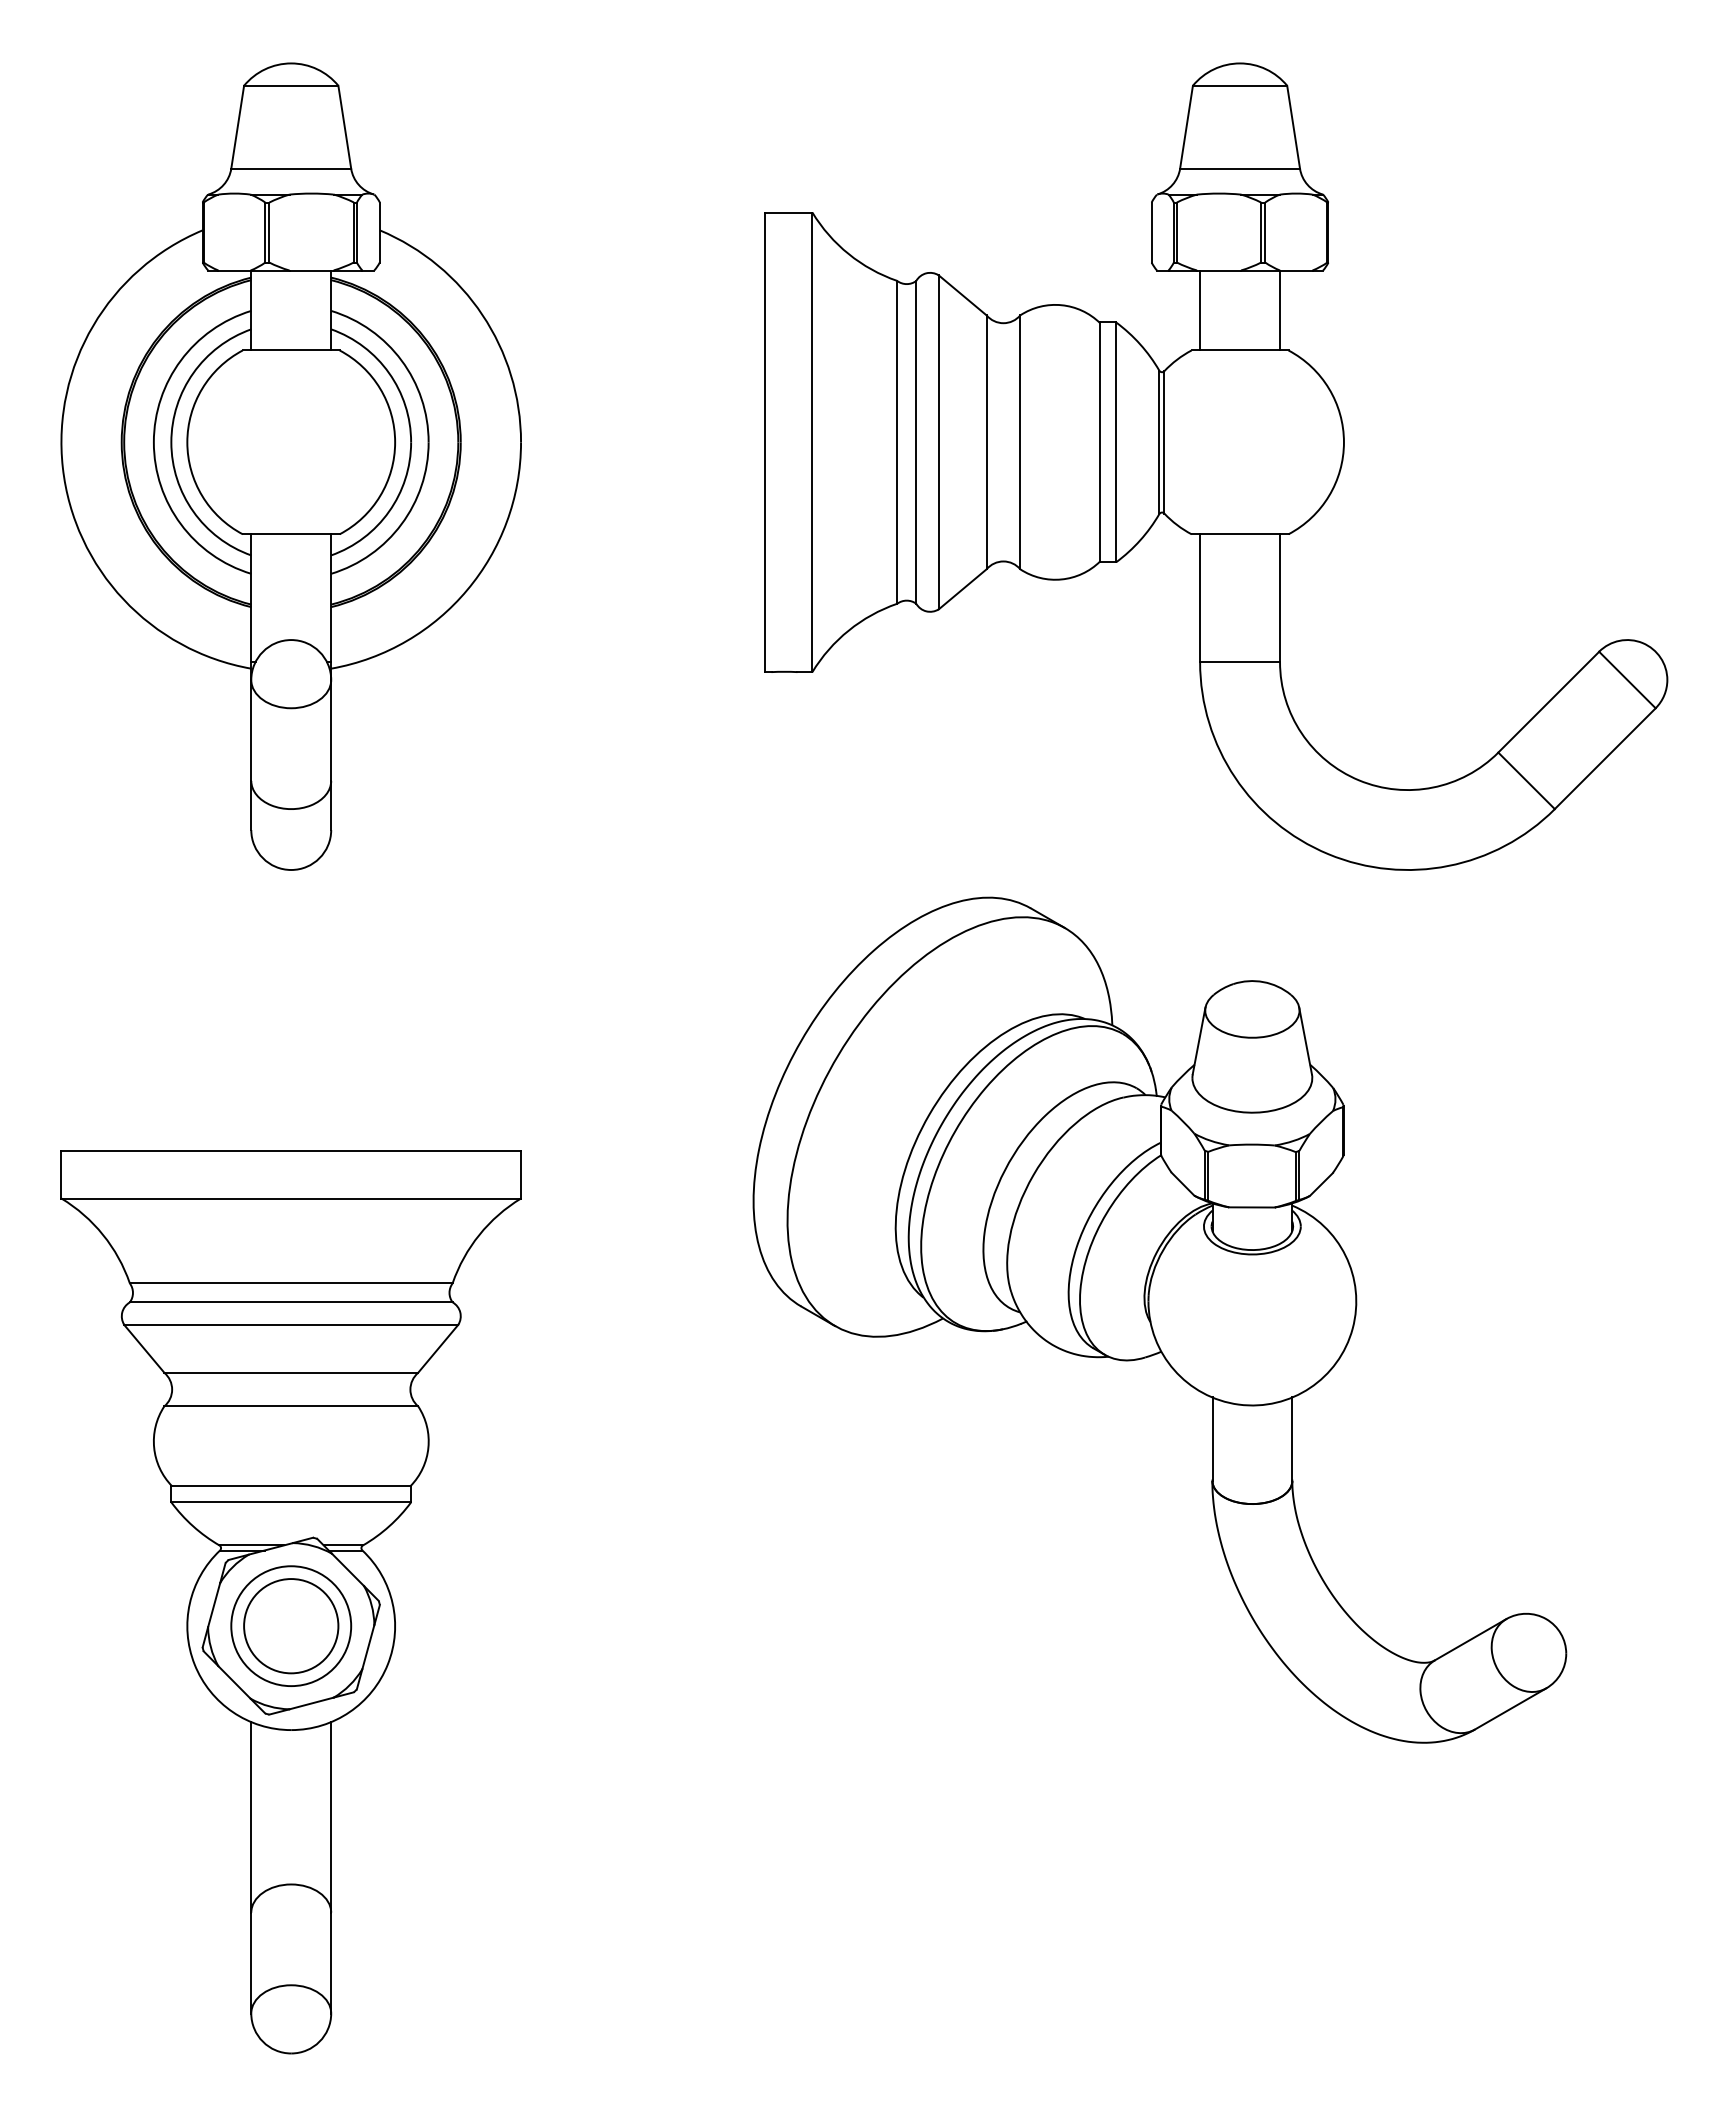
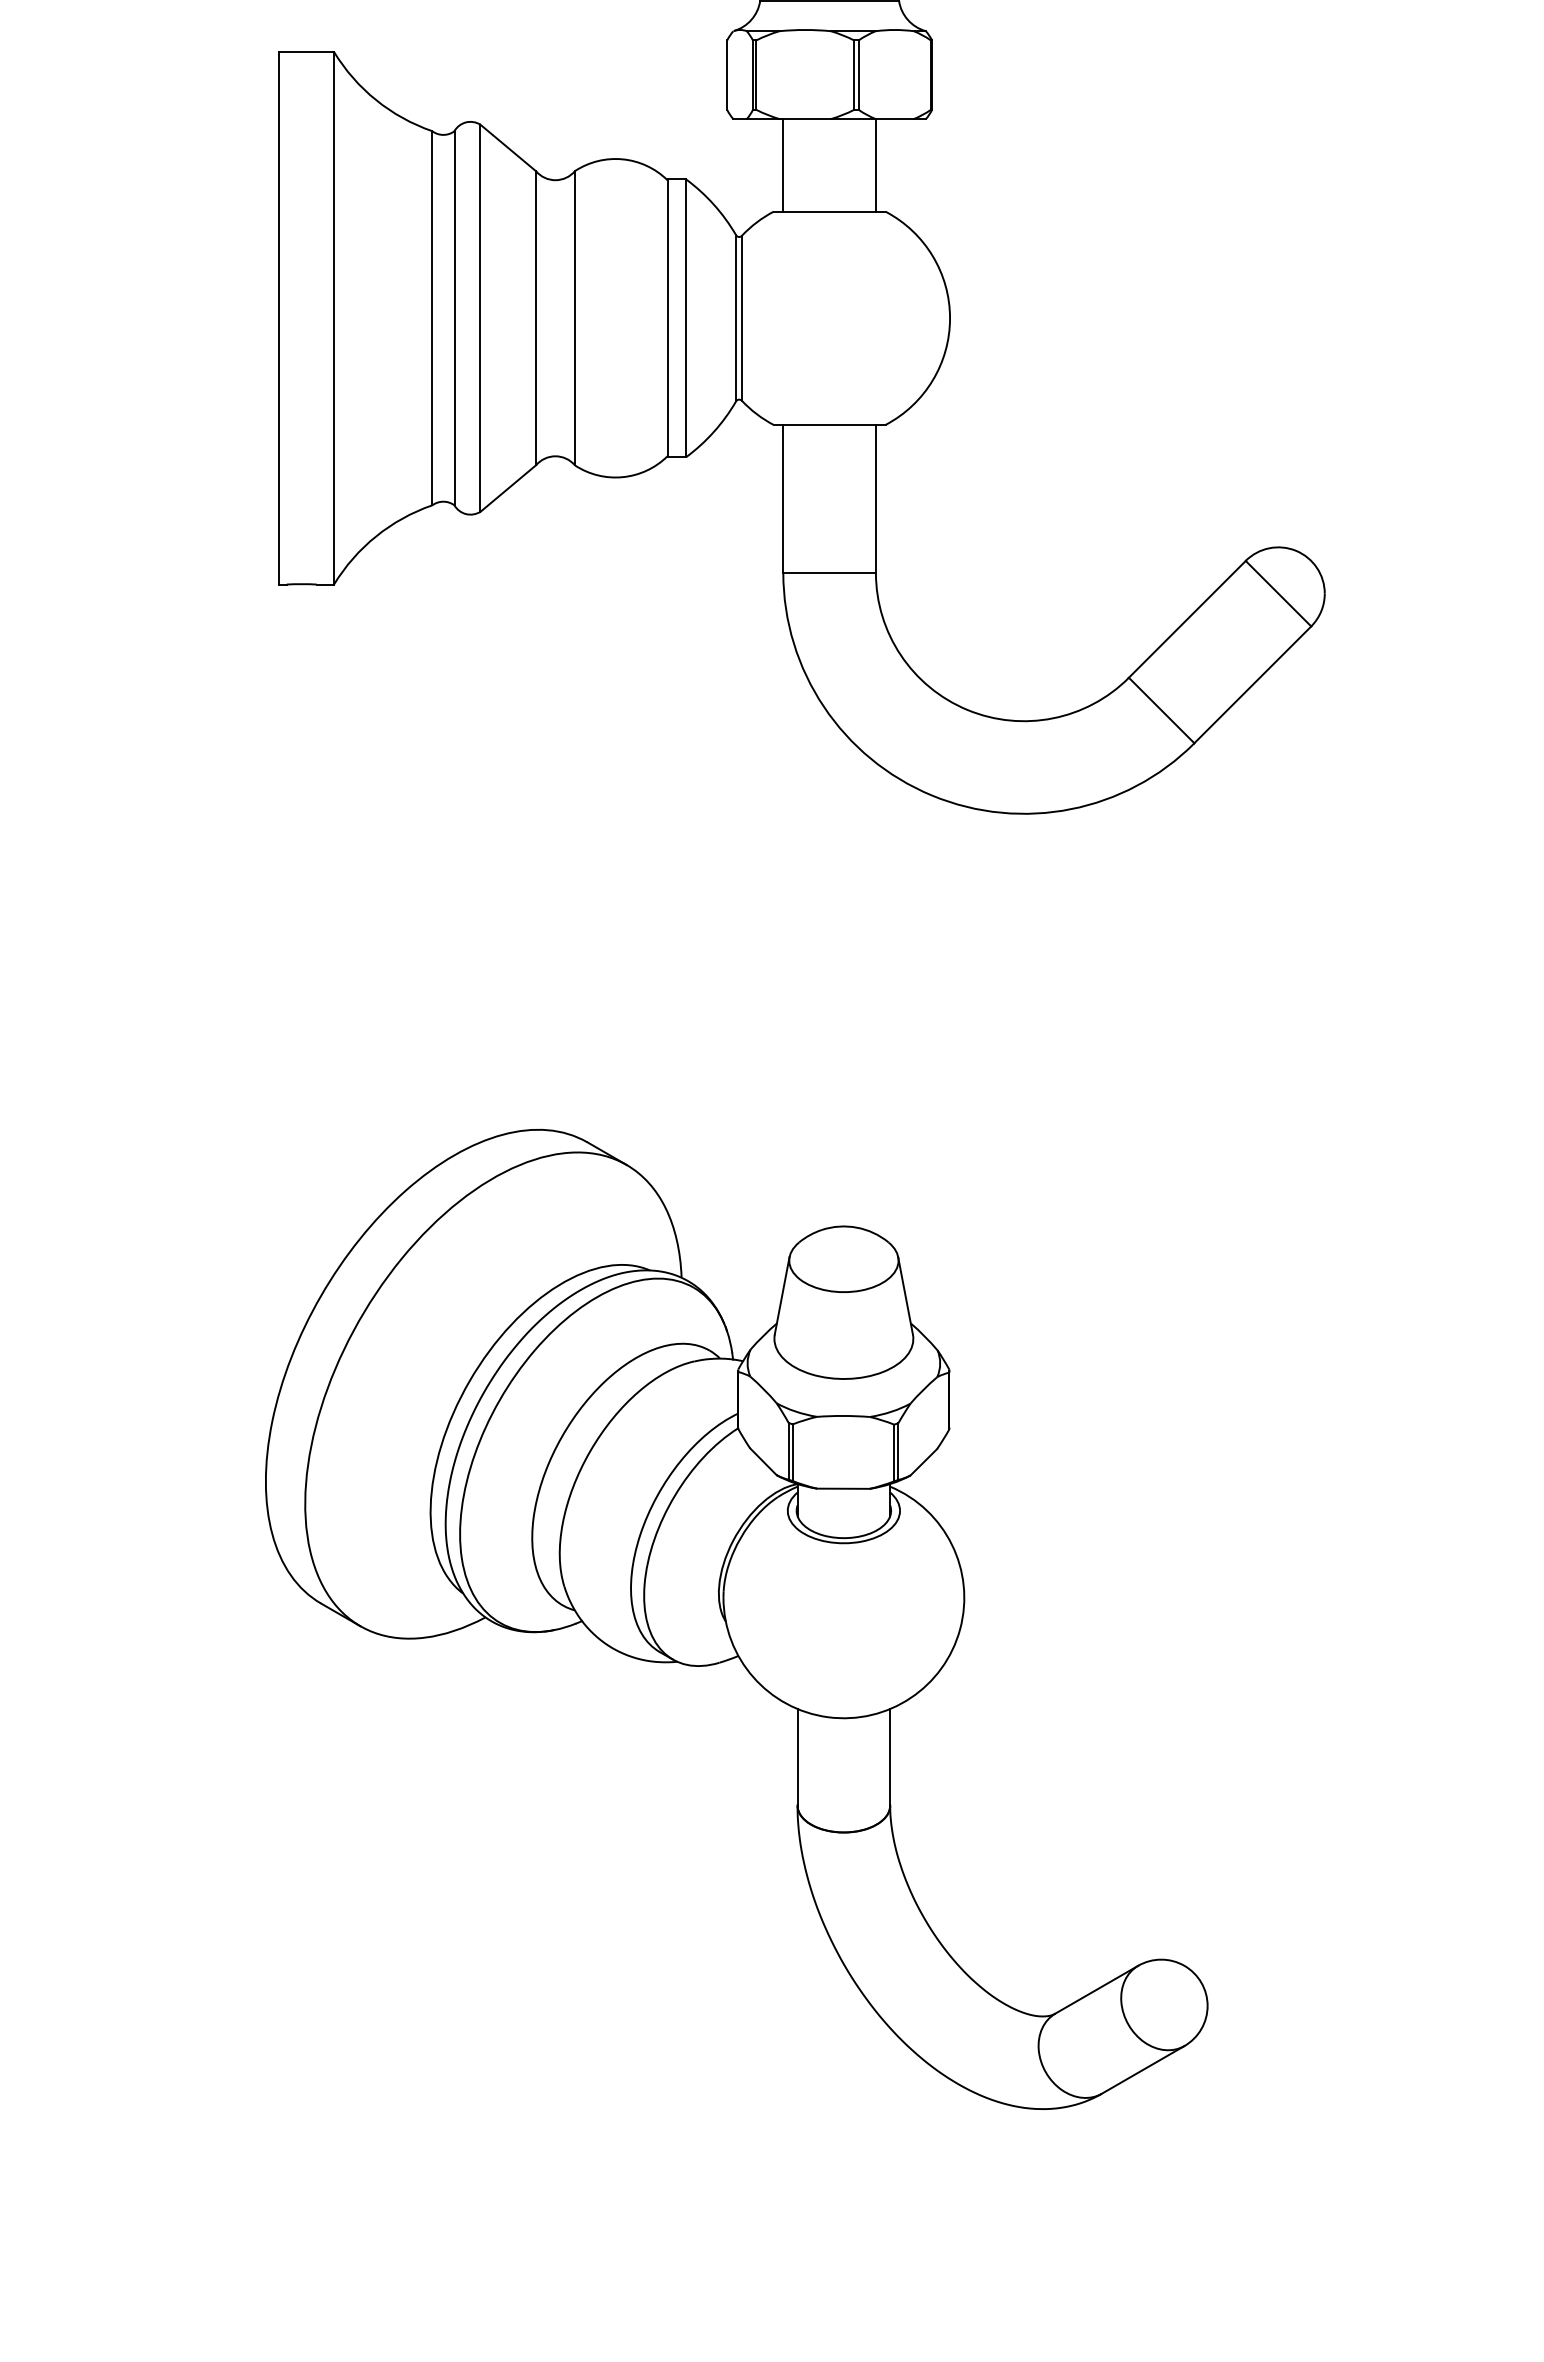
part: (1159, 1319) -> (736, 1618), moved

